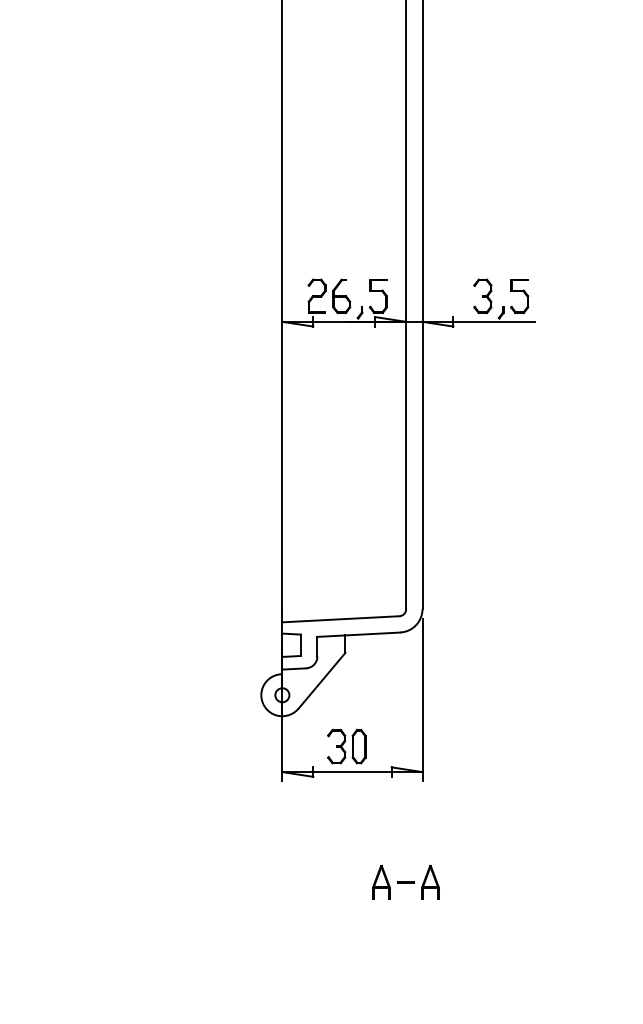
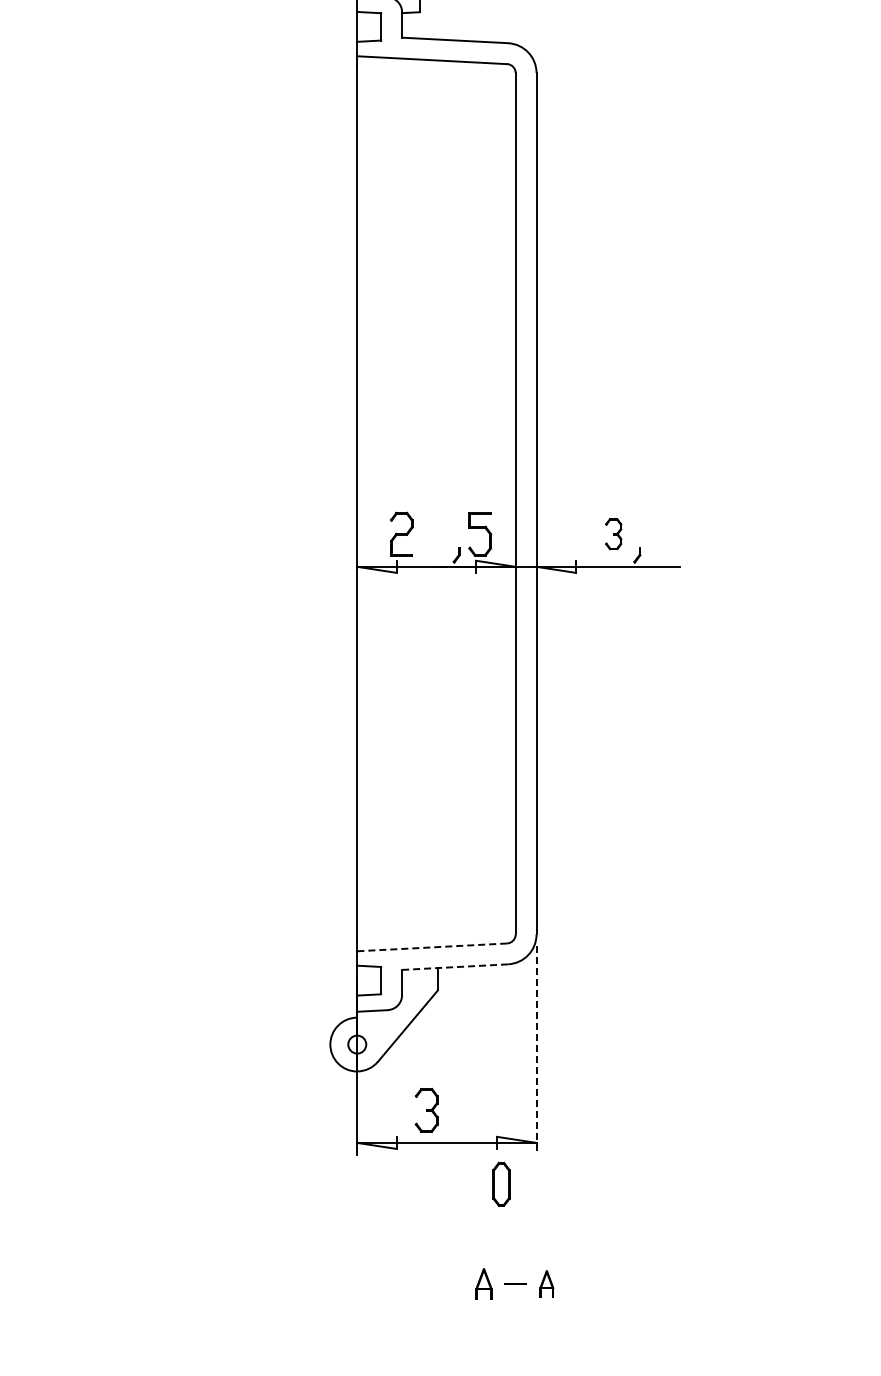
part: (341, 295) -> (432, 533), removed
part: (482, 295) -> (613, 533), size x0.7
part: (519, 296) -> (660, 534), removed
line: (340, 619) -> (431, 947), solid -> dashed
line: (359, 635) -> (455, 967), solid -> dashed
line: (422, 700) -> (536, 1051), solid -> dashed
part: (359, 745) -> (501, 1183), moved
part: (381, 881) -> (483, 1283), size x0.7
part: (430, 881) -> (546, 1283), size x0.6

